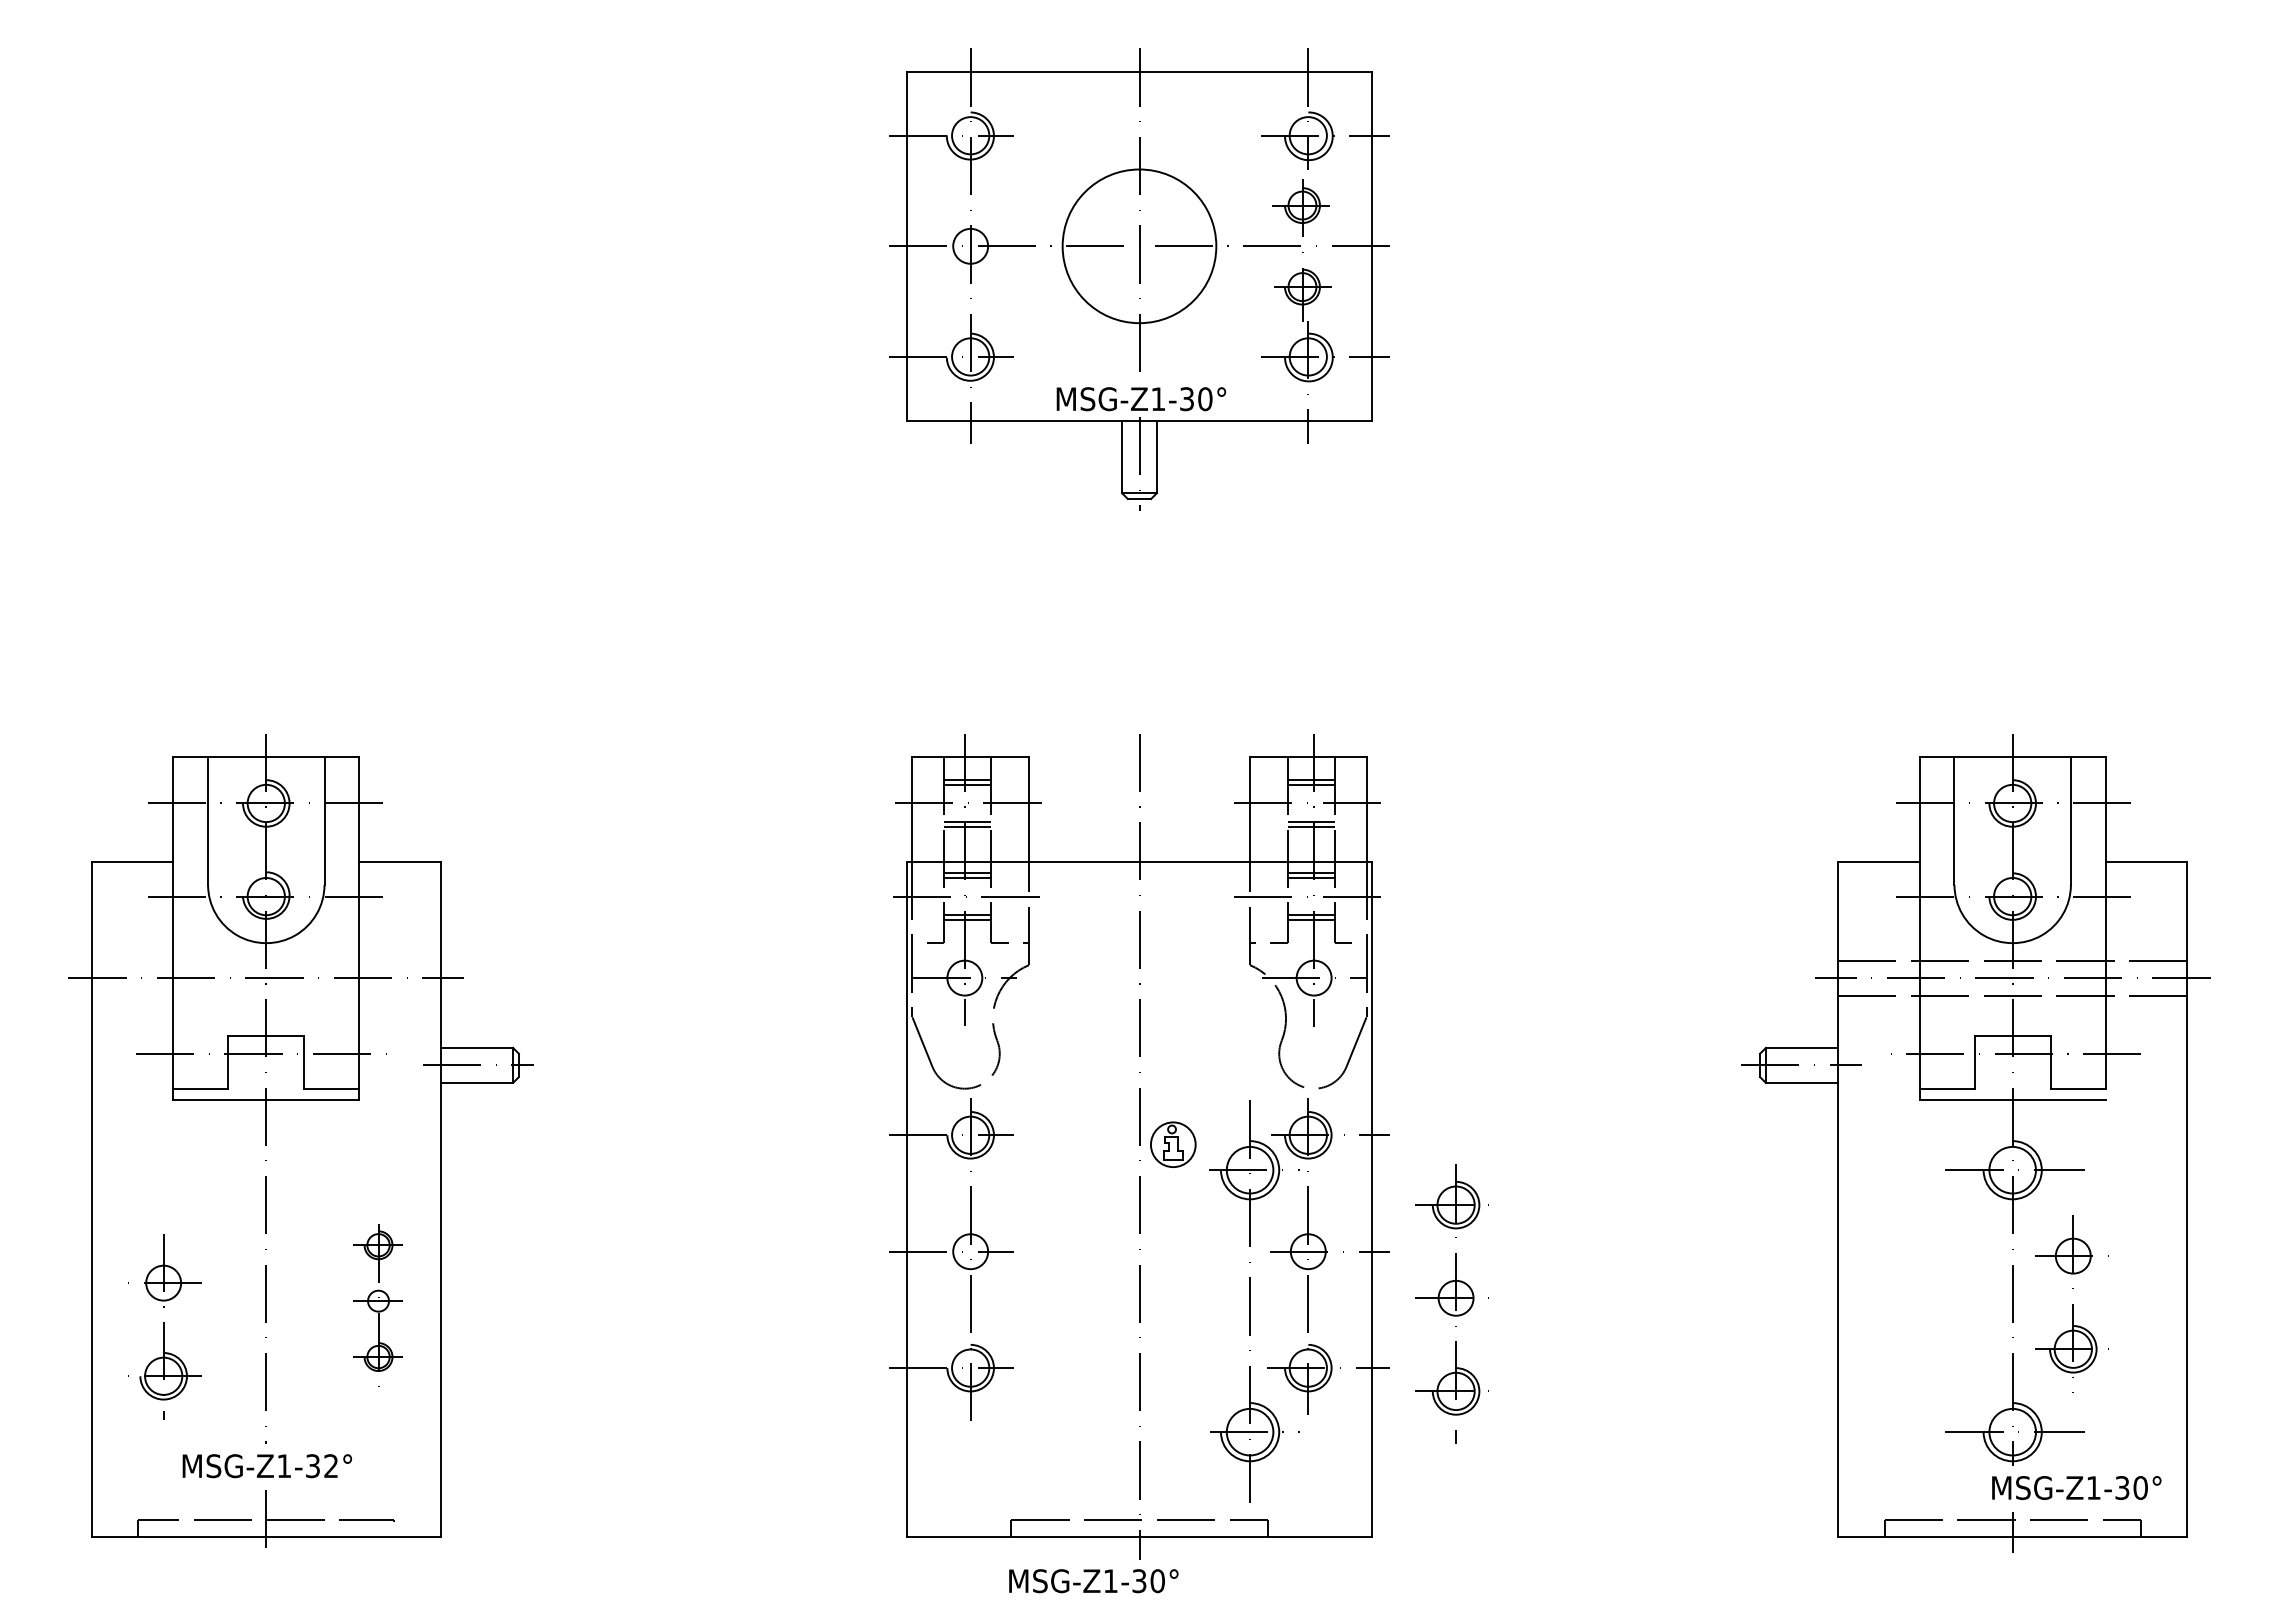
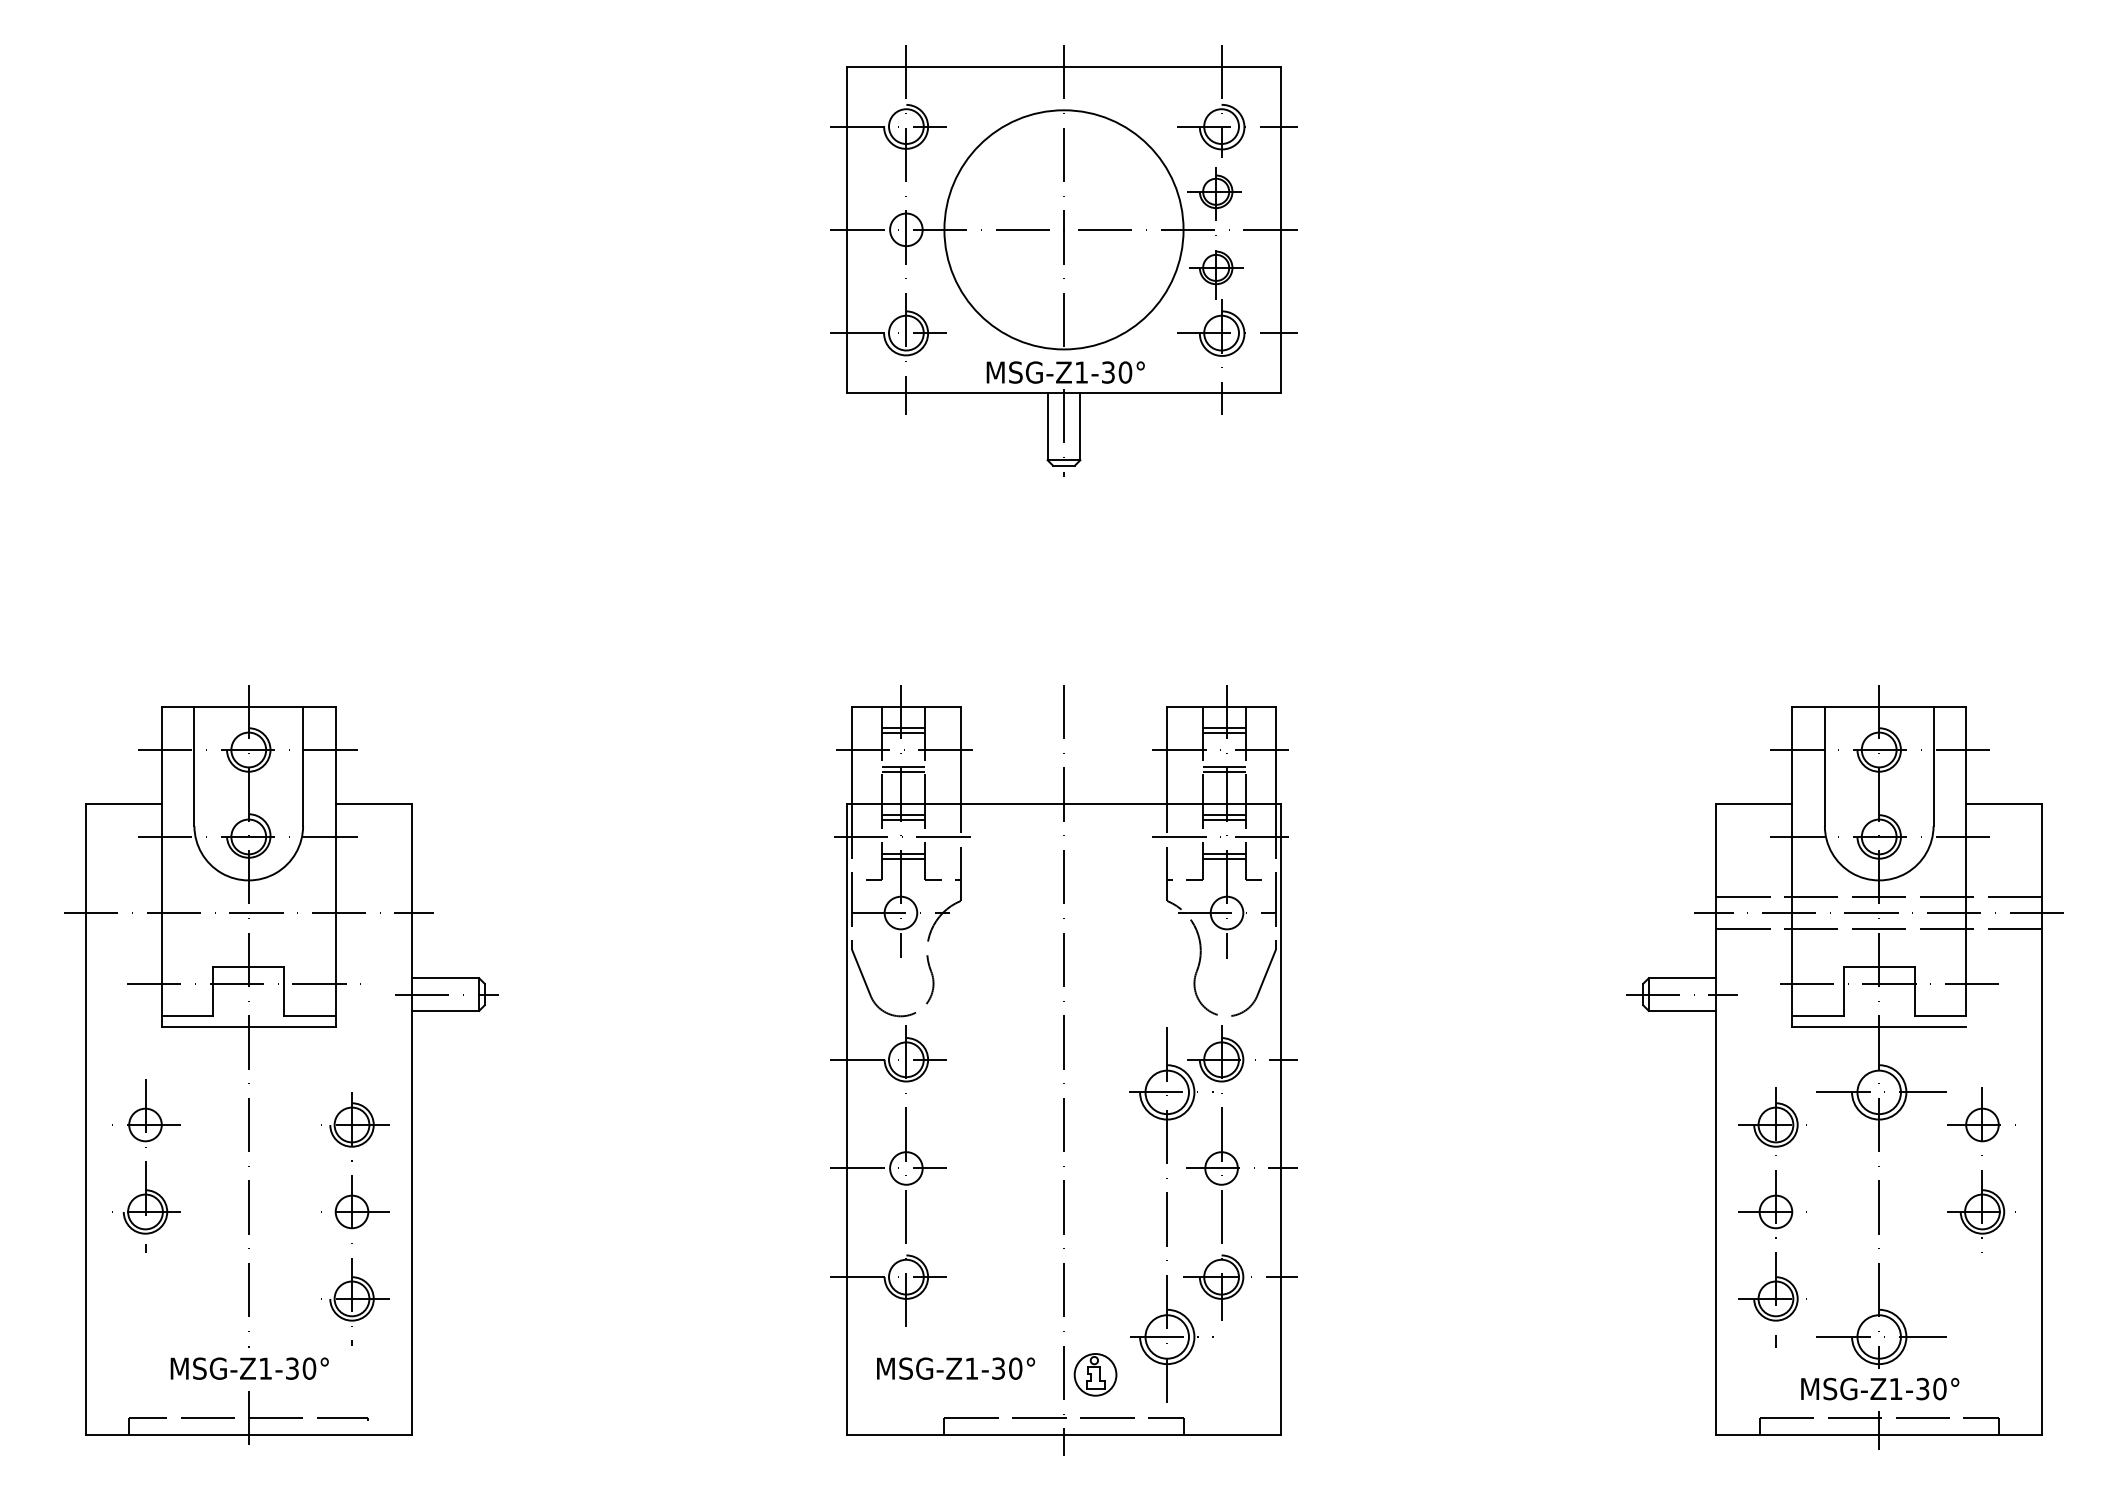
circle: (1139, 246) -> (1064, 230), size x1.67
part: (1173, 1144) -> (1095, 1374), moved
part: (1451, 1303) -> (1771, 1216), moved
part: (2071, 1303) -> (1980, 1169), moved
part: (380, 1305) -> (355, 1218), size x1.67
part: (164, 1326) -> (146, 1165), moved
text: (331, 1466) -> (309, 1369), MSG-Z1-32° -> MSG-Z1-30°
text: (2076, 1487) -> (1879, 1388), moved
text: (1093, 1581) -> (955, 1369), moved

